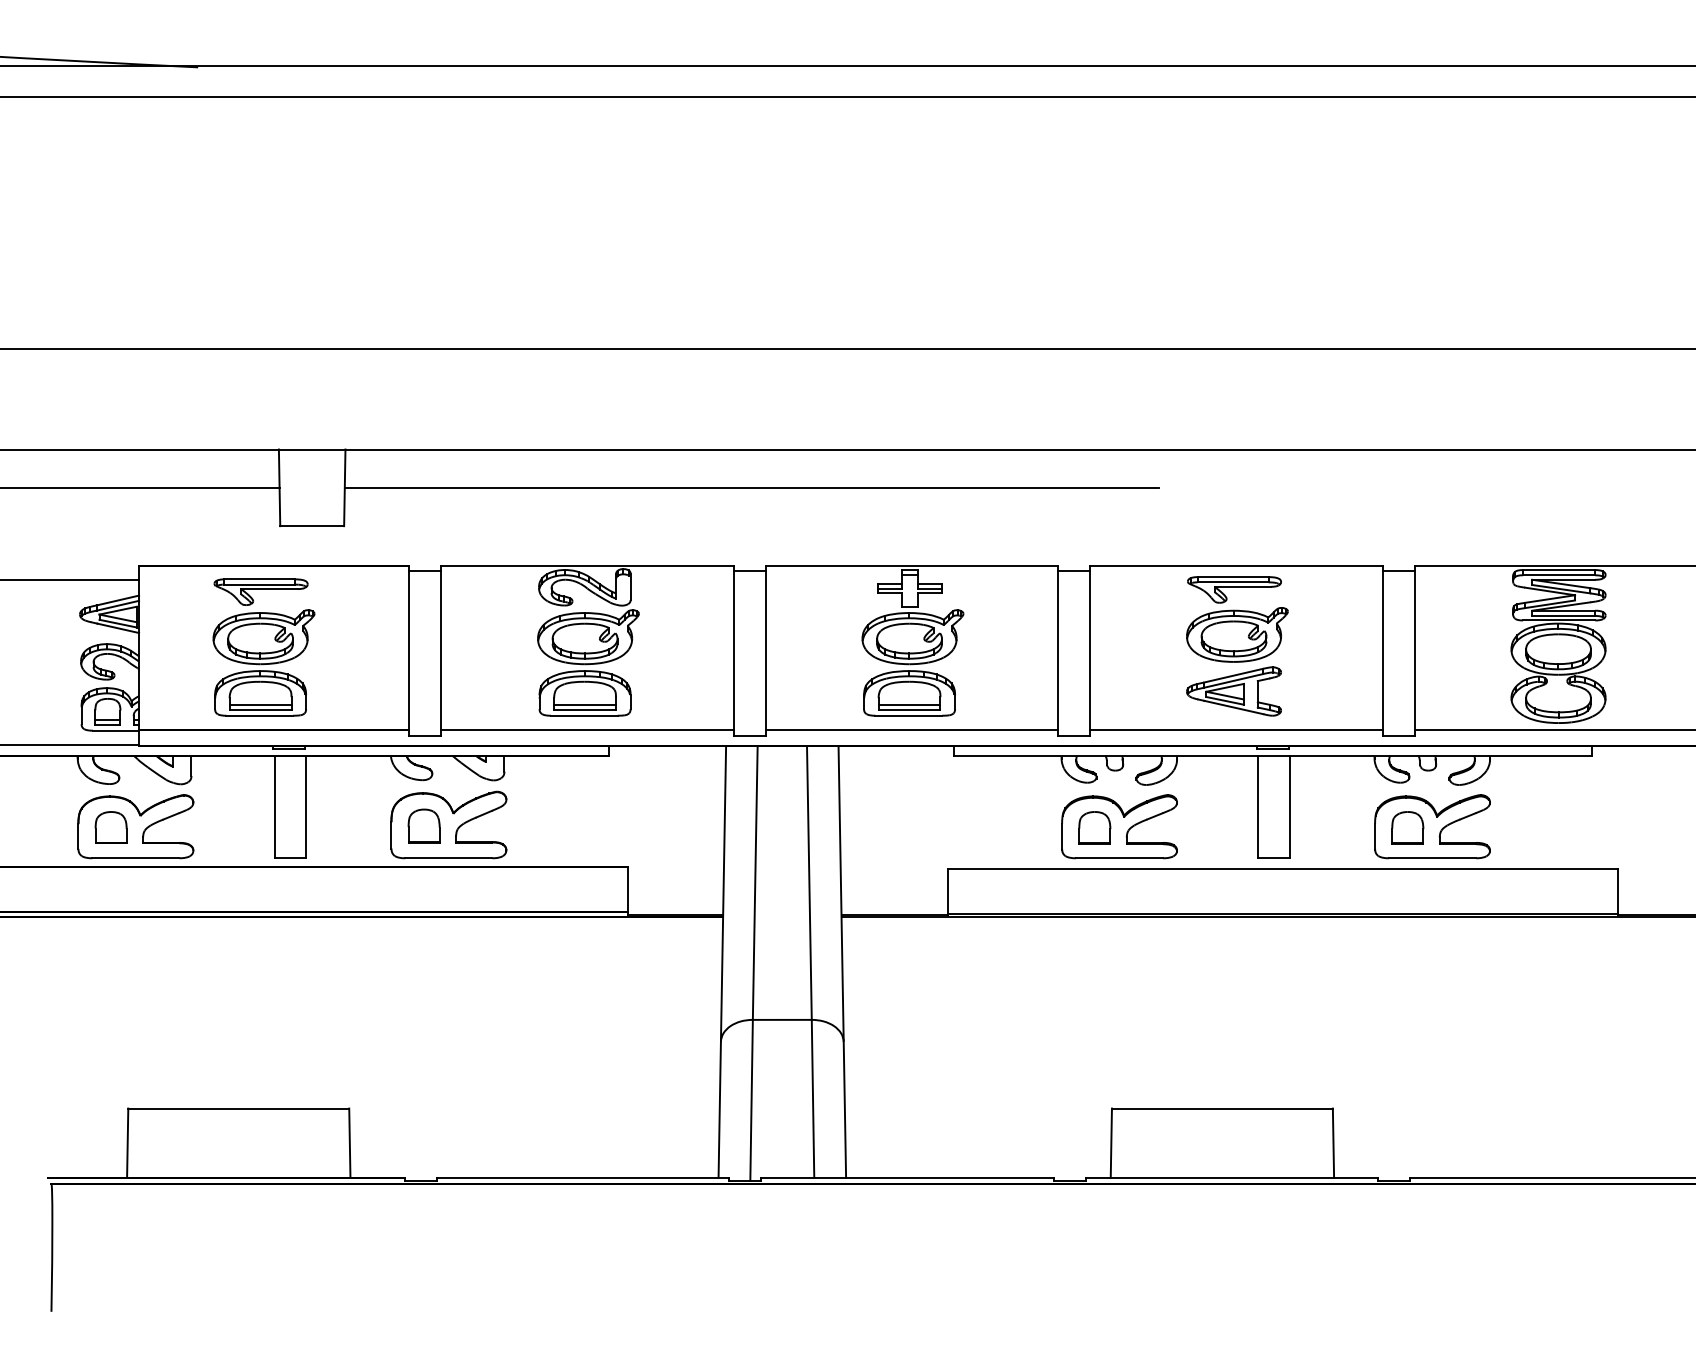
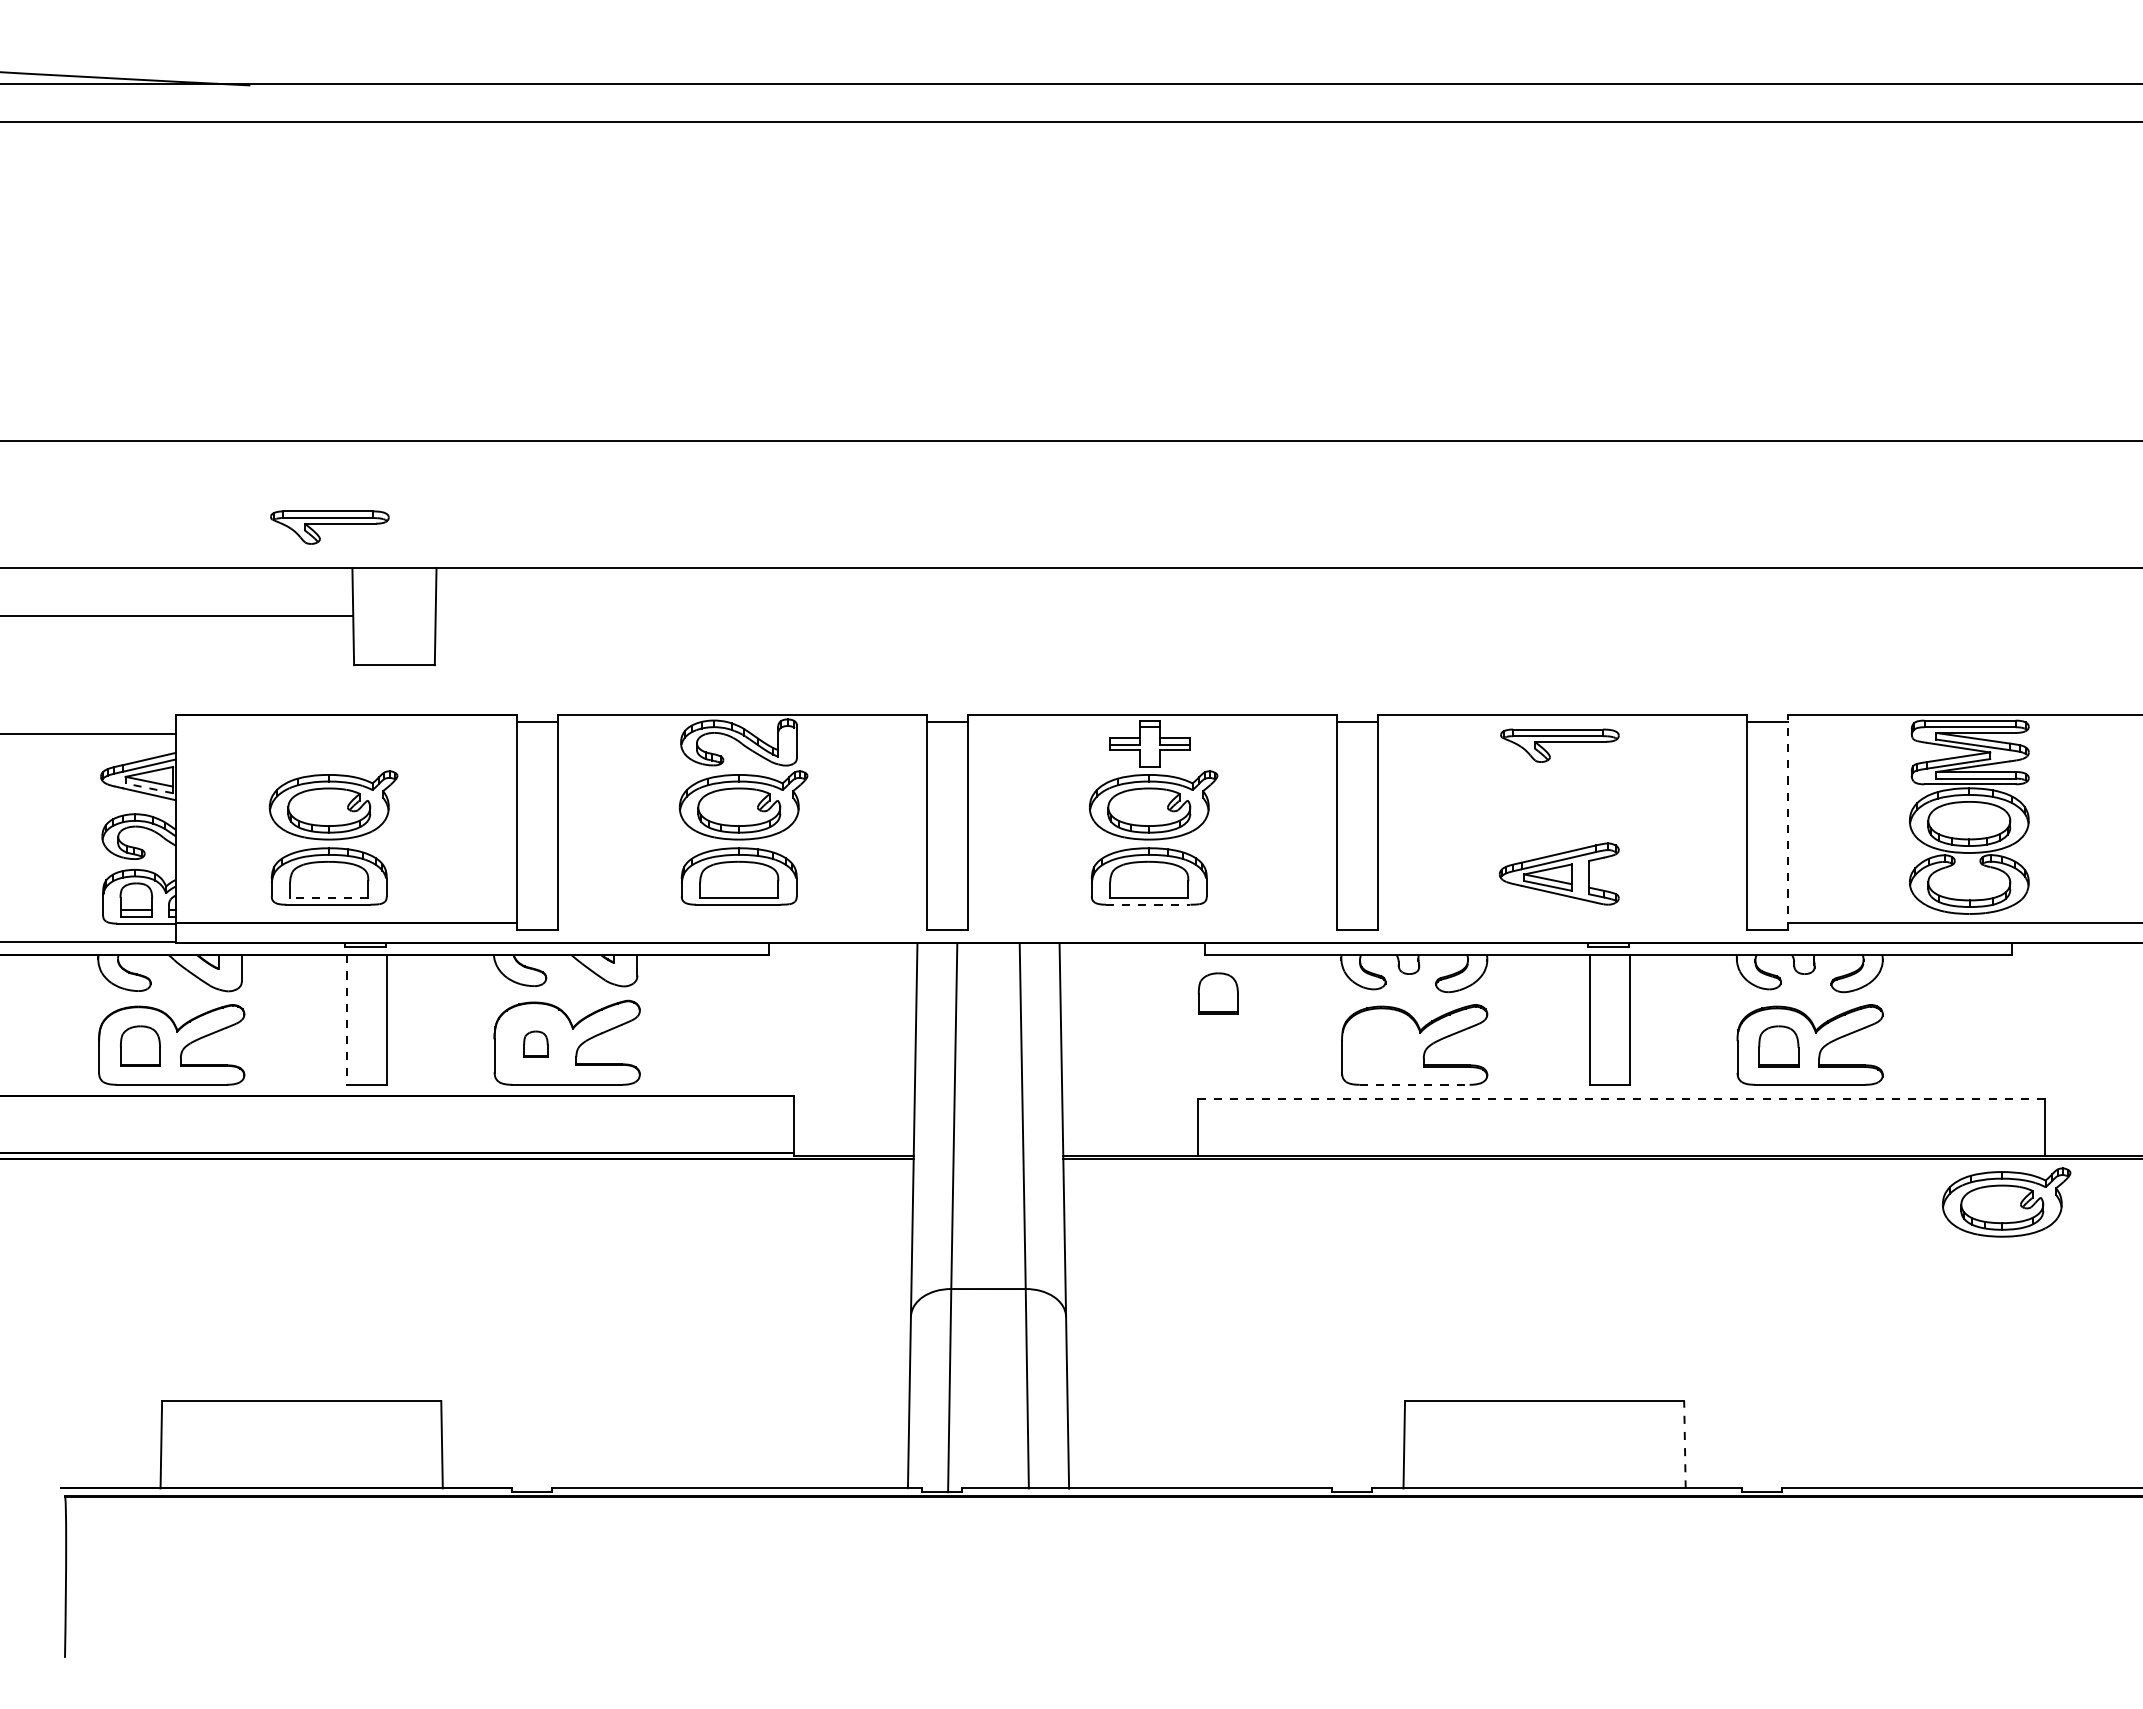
line: (751, 487) -> (949, 616), removed
part: (260, 592) -> (329, 527), moved
line: (117, 623) -> (148, 788), solid -> dashed
part: (1237, 634) -> (2006, 1202), moved
line: (1414, 649) -> (1787, 821), solid -> dashed
line: (260, 705) -> (329, 891), removed
line: (585, 705) -> (739, 891), removed
line: (909, 705) -> (1149, 891), removed
line: (259, 710) -> (328, 897), solid -> dashed
line: (908, 715) -> (1148, 904), solid -> dashed
line: (587, 730) -> (742, 923), removed
line: (912, 730) -> (1152, 923), removed
line: (1236, 730) -> (1562, 923), removed
line: (274, 807) -> (346, 1020), solid -> dashed
part: (423, 825) -> (535, 1043), size x0.6
part: (1094, 827) -> (1217, 993), moved
line: (1119, 858) -> (1414, 1084), solid -> dashed
line: (1283, 869) -> (1621, 1098), solid -> dashed
line: (1333, 1142) -> (1684, 1444), solid -> dashed

